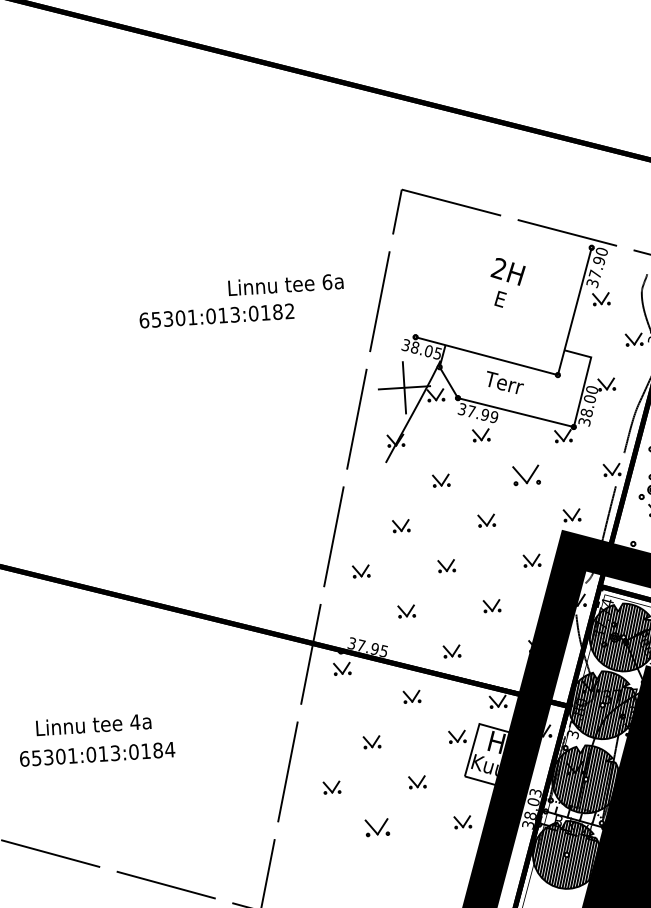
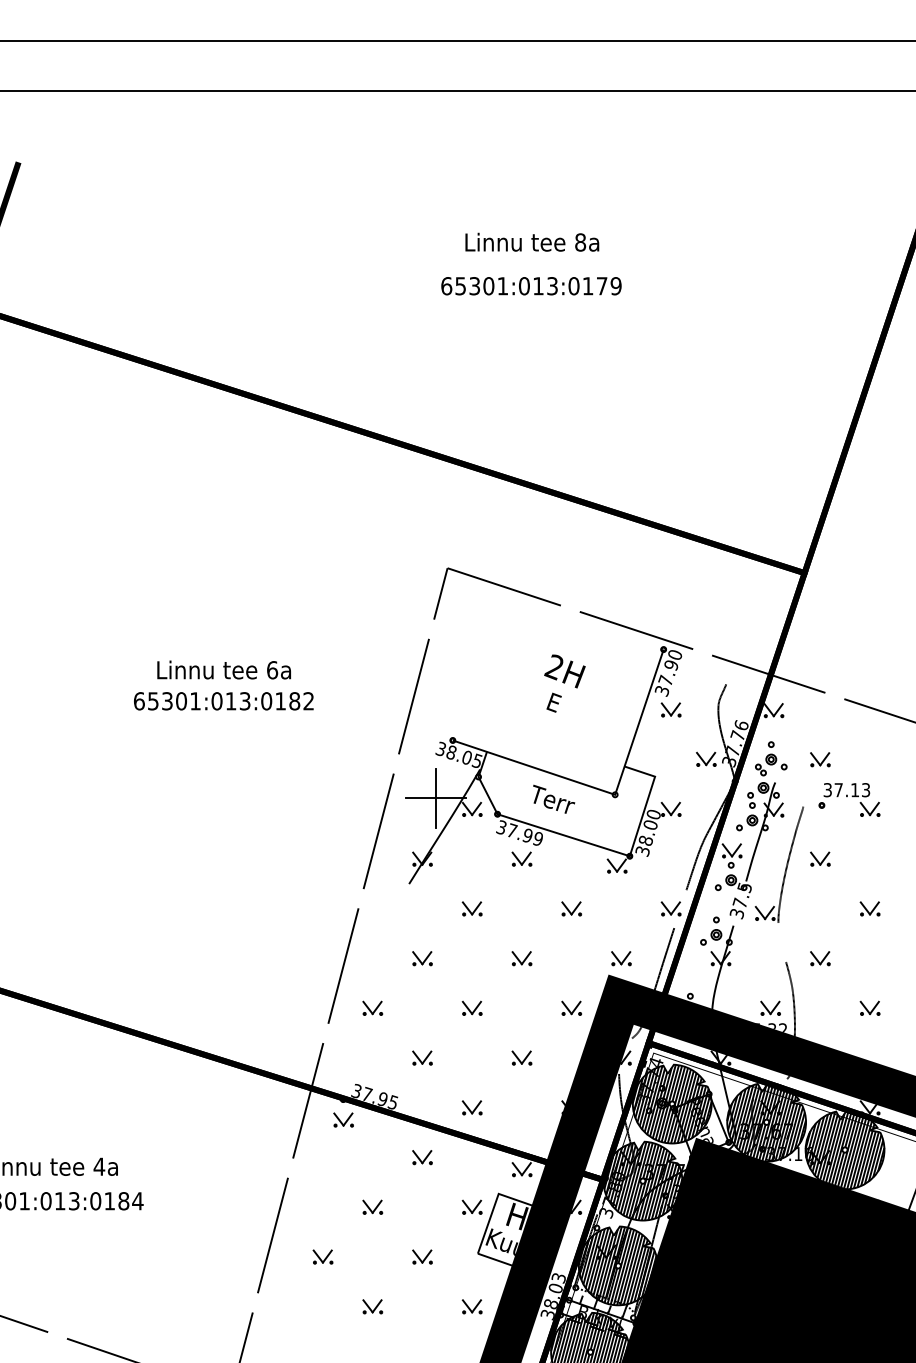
text: (285, 284) -> (223, 669), moved
part: (526, 475) -> (571, 908), size x0.62
part: (377, 827) -> (372, 1306), size x0.71

